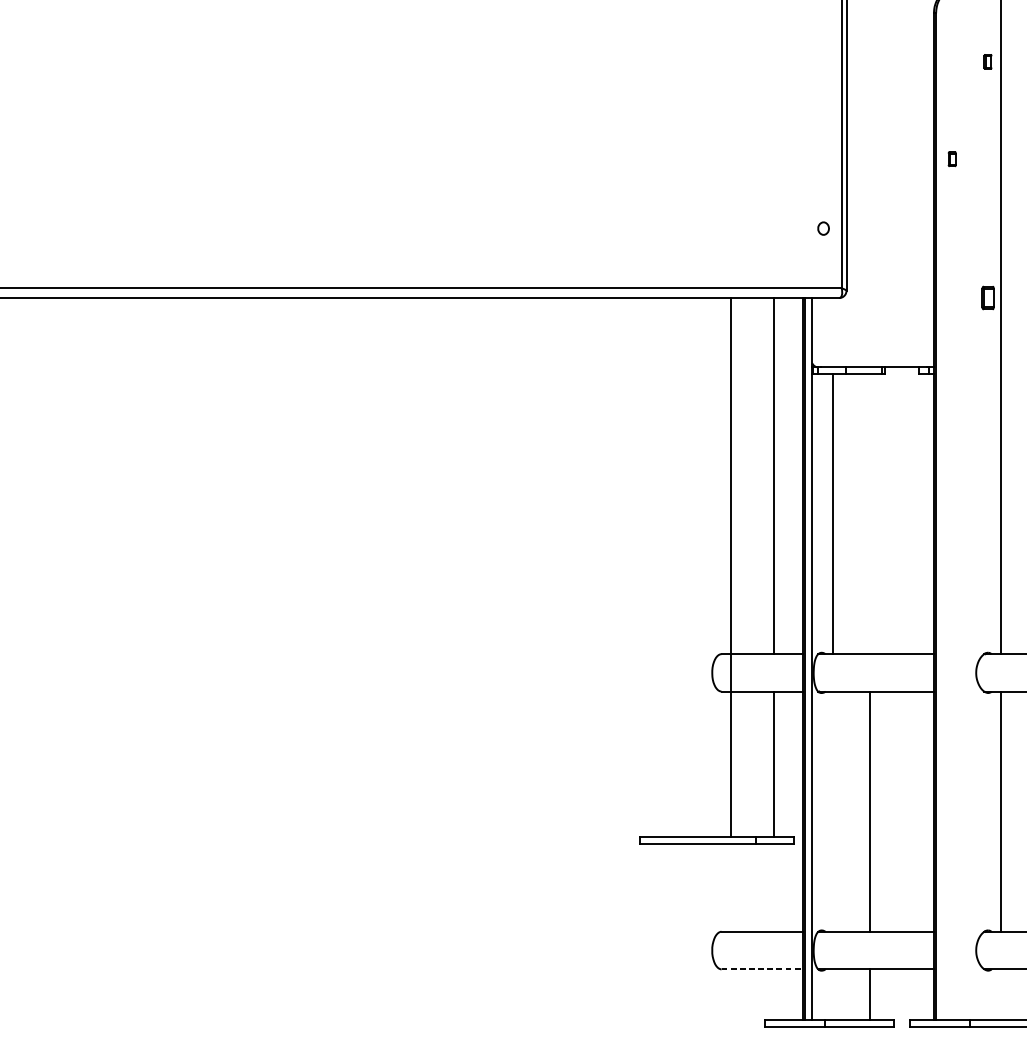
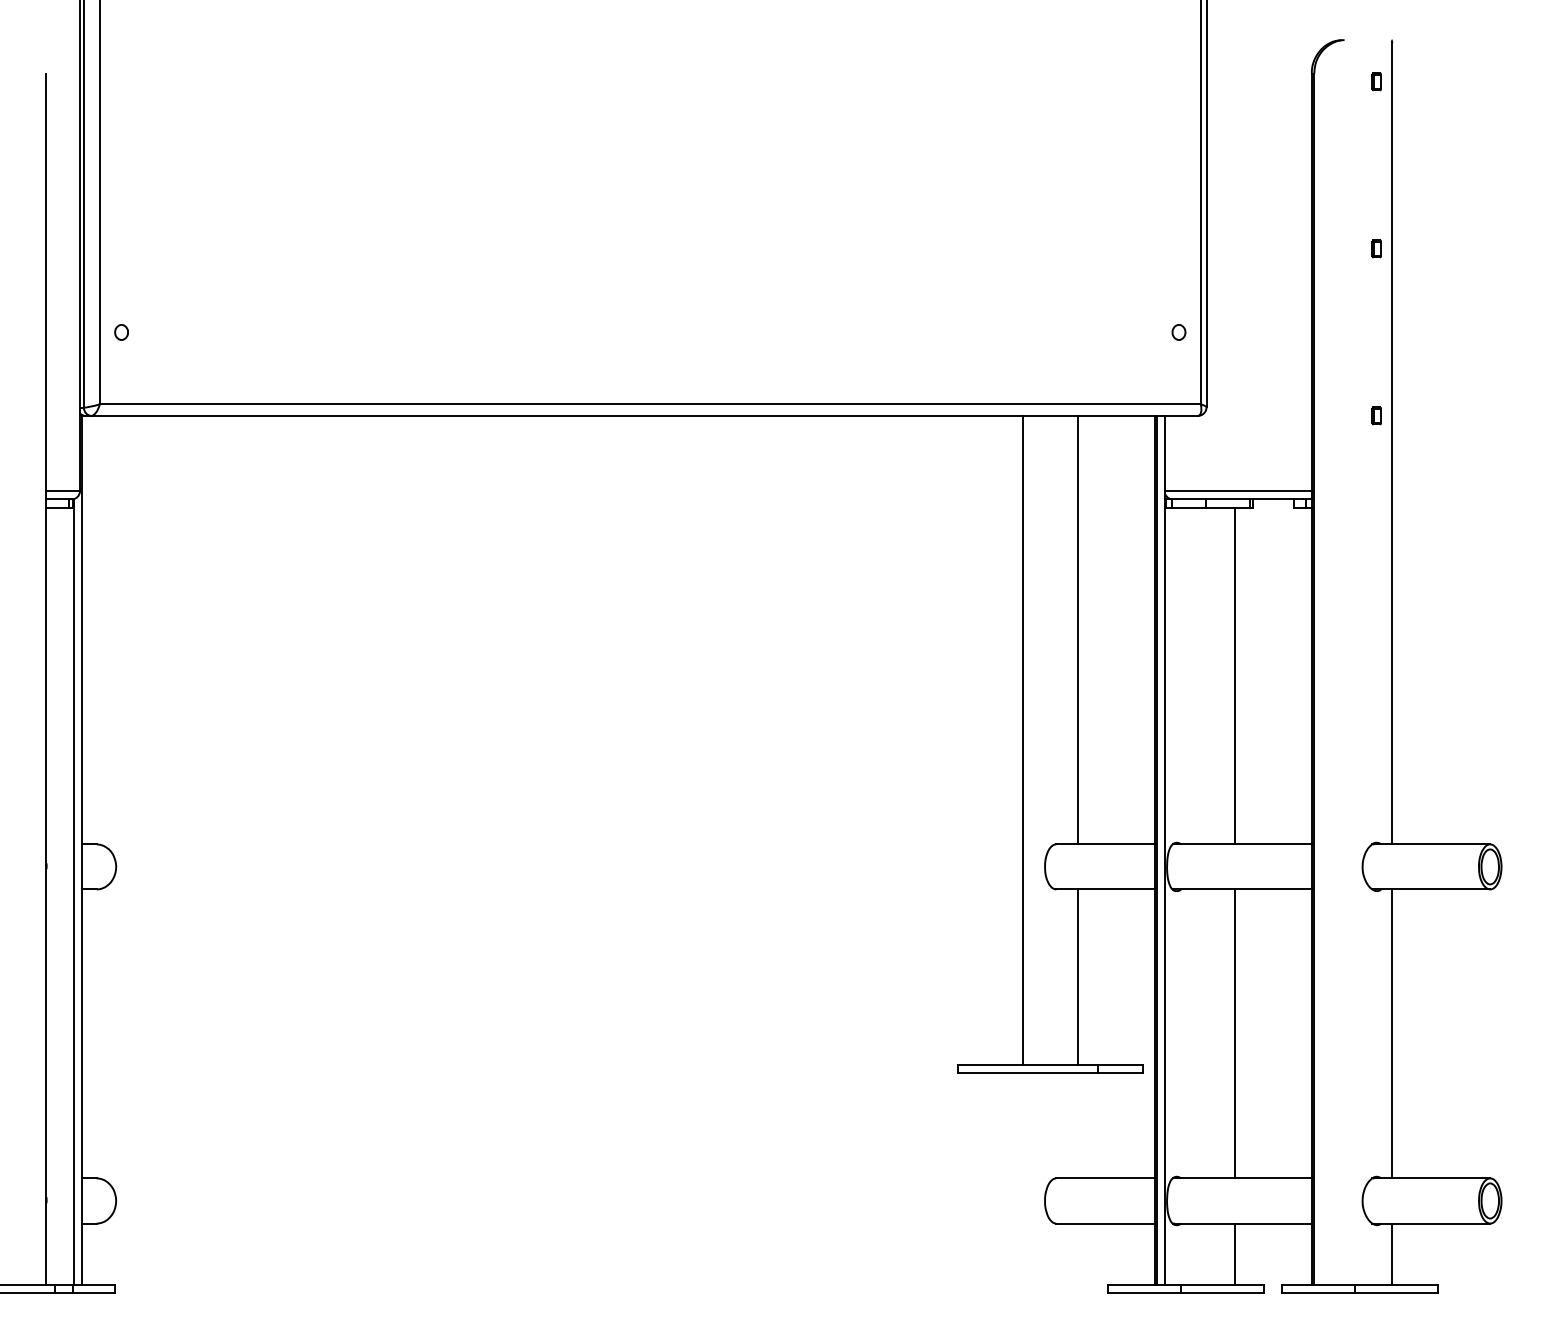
part: (987, 61) -> (1376, 81), moved
part: (952, 158) -> (1376, 248), moved
part: (987, 297) -> (1376, 415), size x0.62
line: (873, 360) -> (1238, 491), added
line: (774, 475) -> (1078, 629), moved
line: (833, 513) -> (1234, 675), moved
line: (731, 566) -> (1023, 739), moved
line: (774, 763) -> (1078, 976), moved
line: (762, 969) -> (1105, 1223), dashed -> solid
line: (1000, 994) -> (1391, 1253), added

